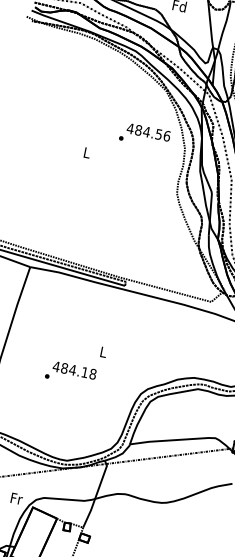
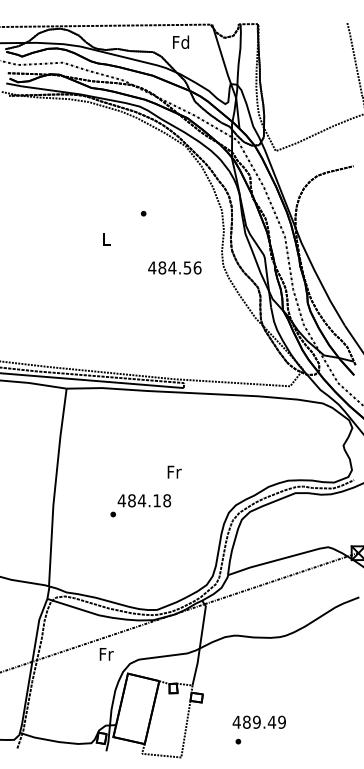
text: (148, 132) -> (174, 267), moved
text: (103, 351) -> (174, 471), L -> Fr
text: (16, 498) -> (106, 654), moved

